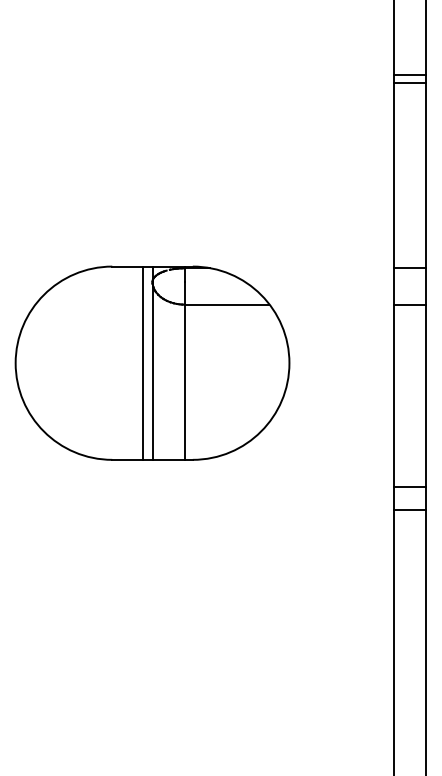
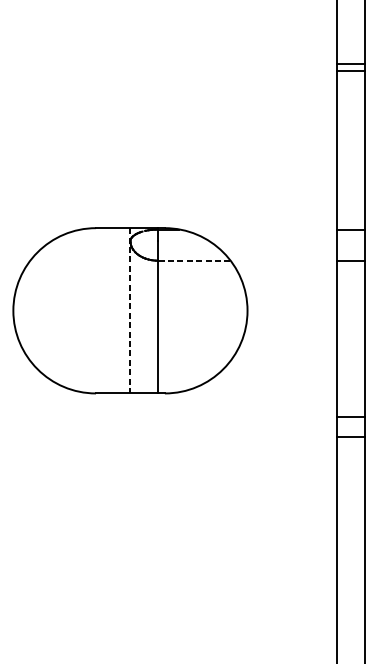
line: (226, 304) -> (193, 260), solid -> dashed
line: (143, 362) -> (122, 310), removed
line: (152, 363) -> (130, 311), solid -> dashed

